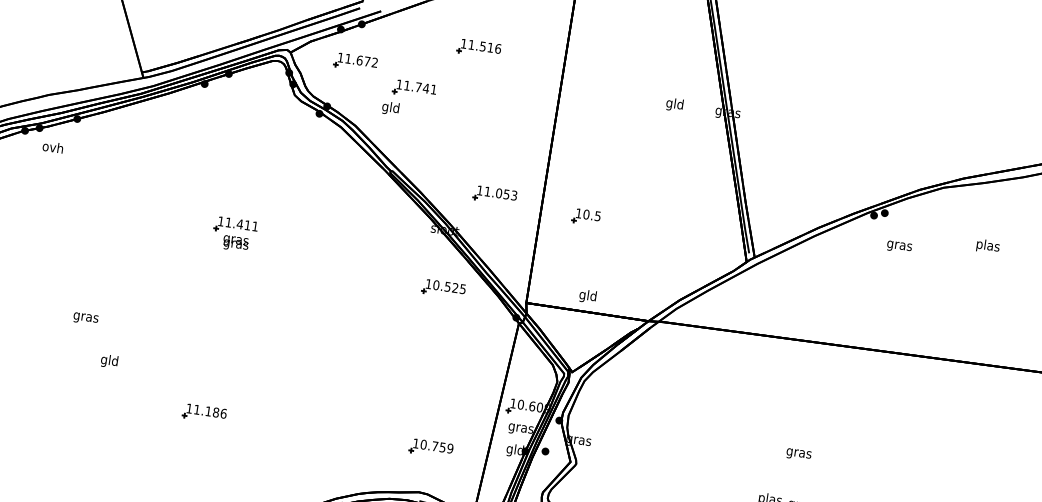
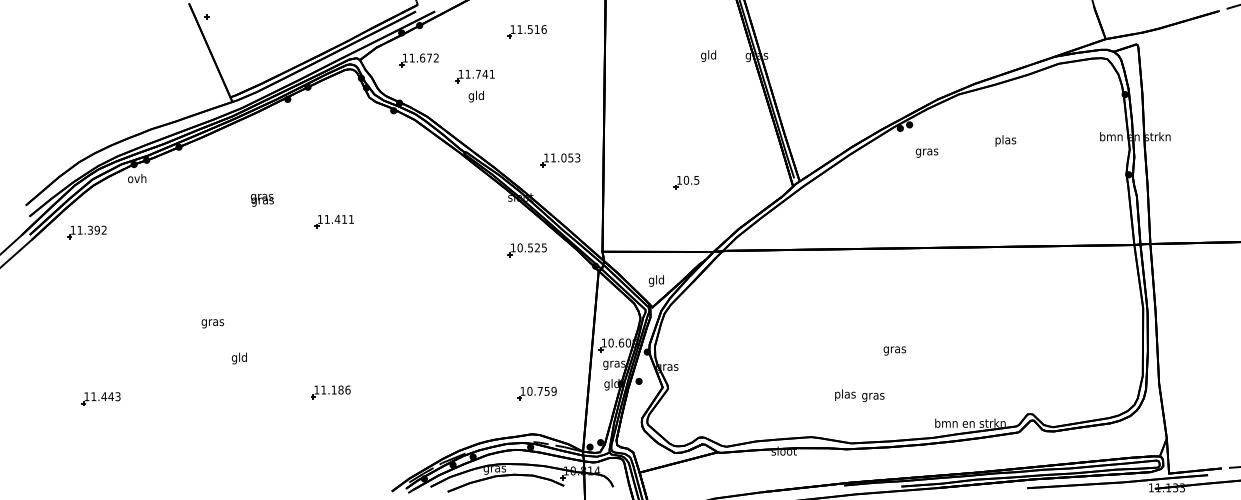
text: (389, 108) -> (475, 96), moved
text: (53, 147) -> (137, 178), moved
part: (586, 216) -> (686, 182), moved
text: (236, 242) -> (262, 199), moved
text: (586, 295) -> (655, 280), moved
text: (798, 454) -> (894, 350), moved

